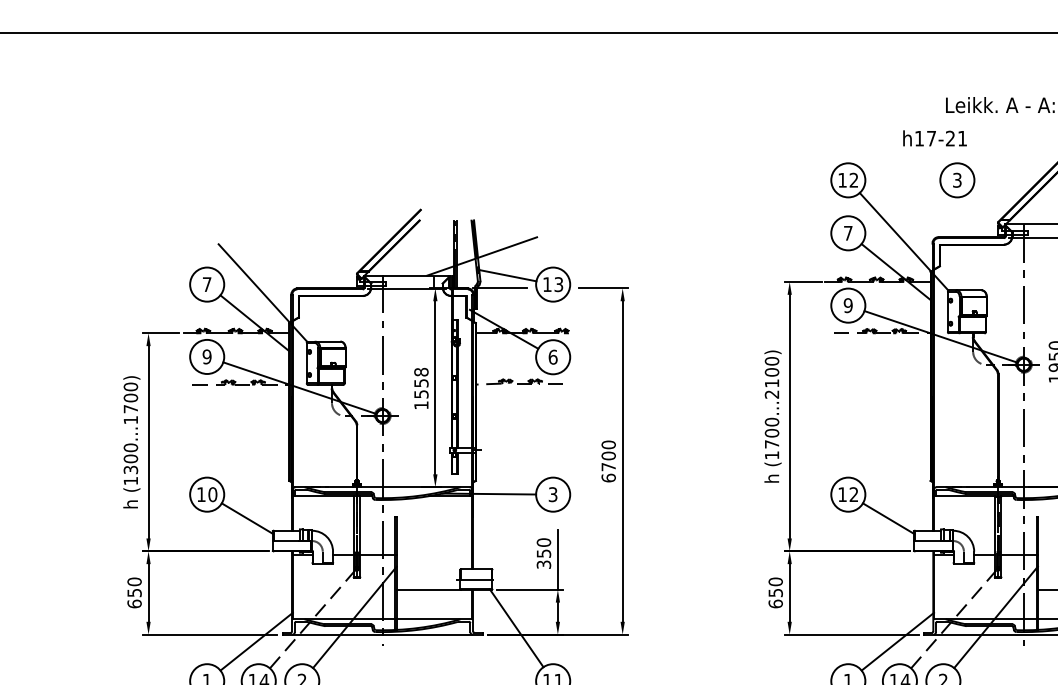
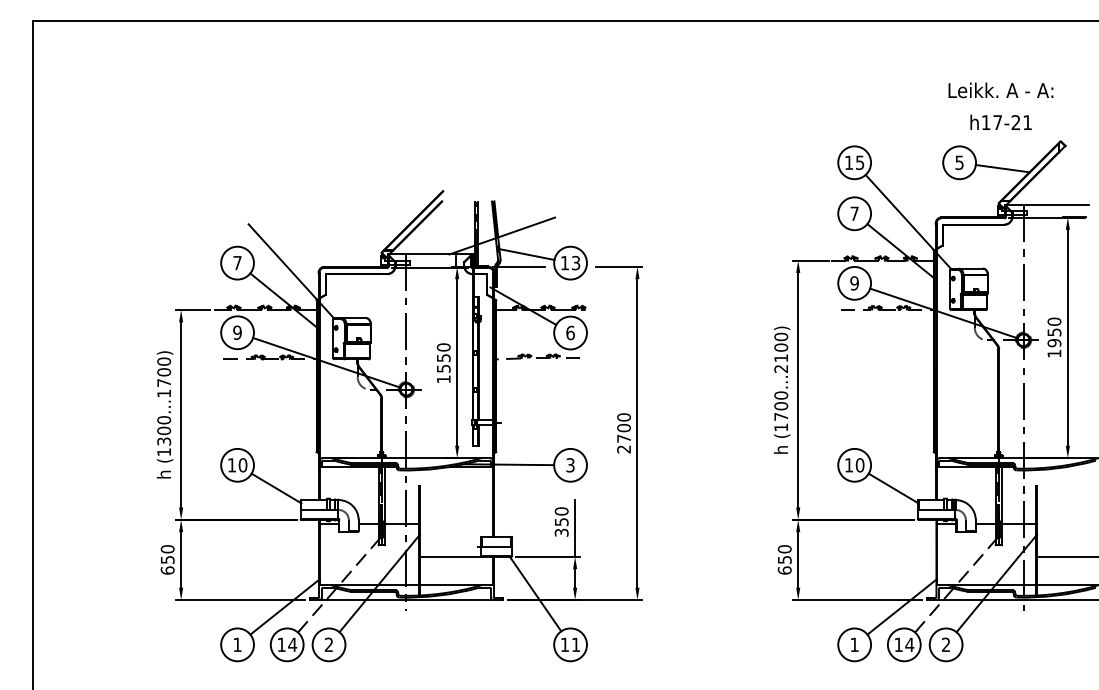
text: (934, 137) -> (1000, 121), moved
text: (854, 180) -> (860, 162), 12 -> 15
text: (957, 180) -> (959, 162), 3 -> 5
line: (1001, 186) -> (1002, 168), added
text: (421, 372) -> (443, 347), 1558 -> 1550
text: (608, 478) -> (623, 449), 6700 -> 2700
text: (853, 494) -> (859, 465), 12 -> 10

